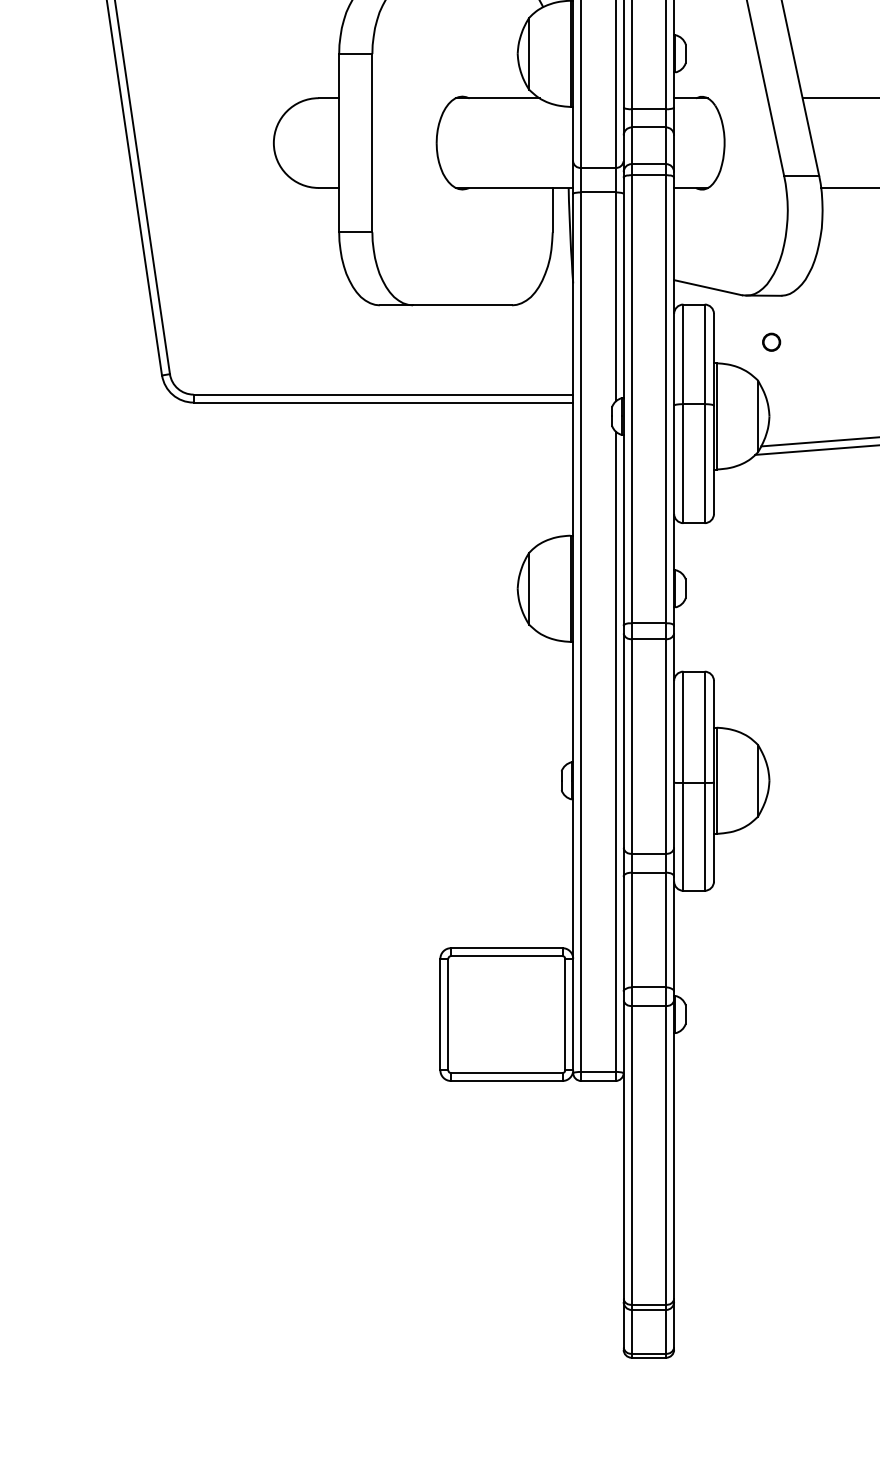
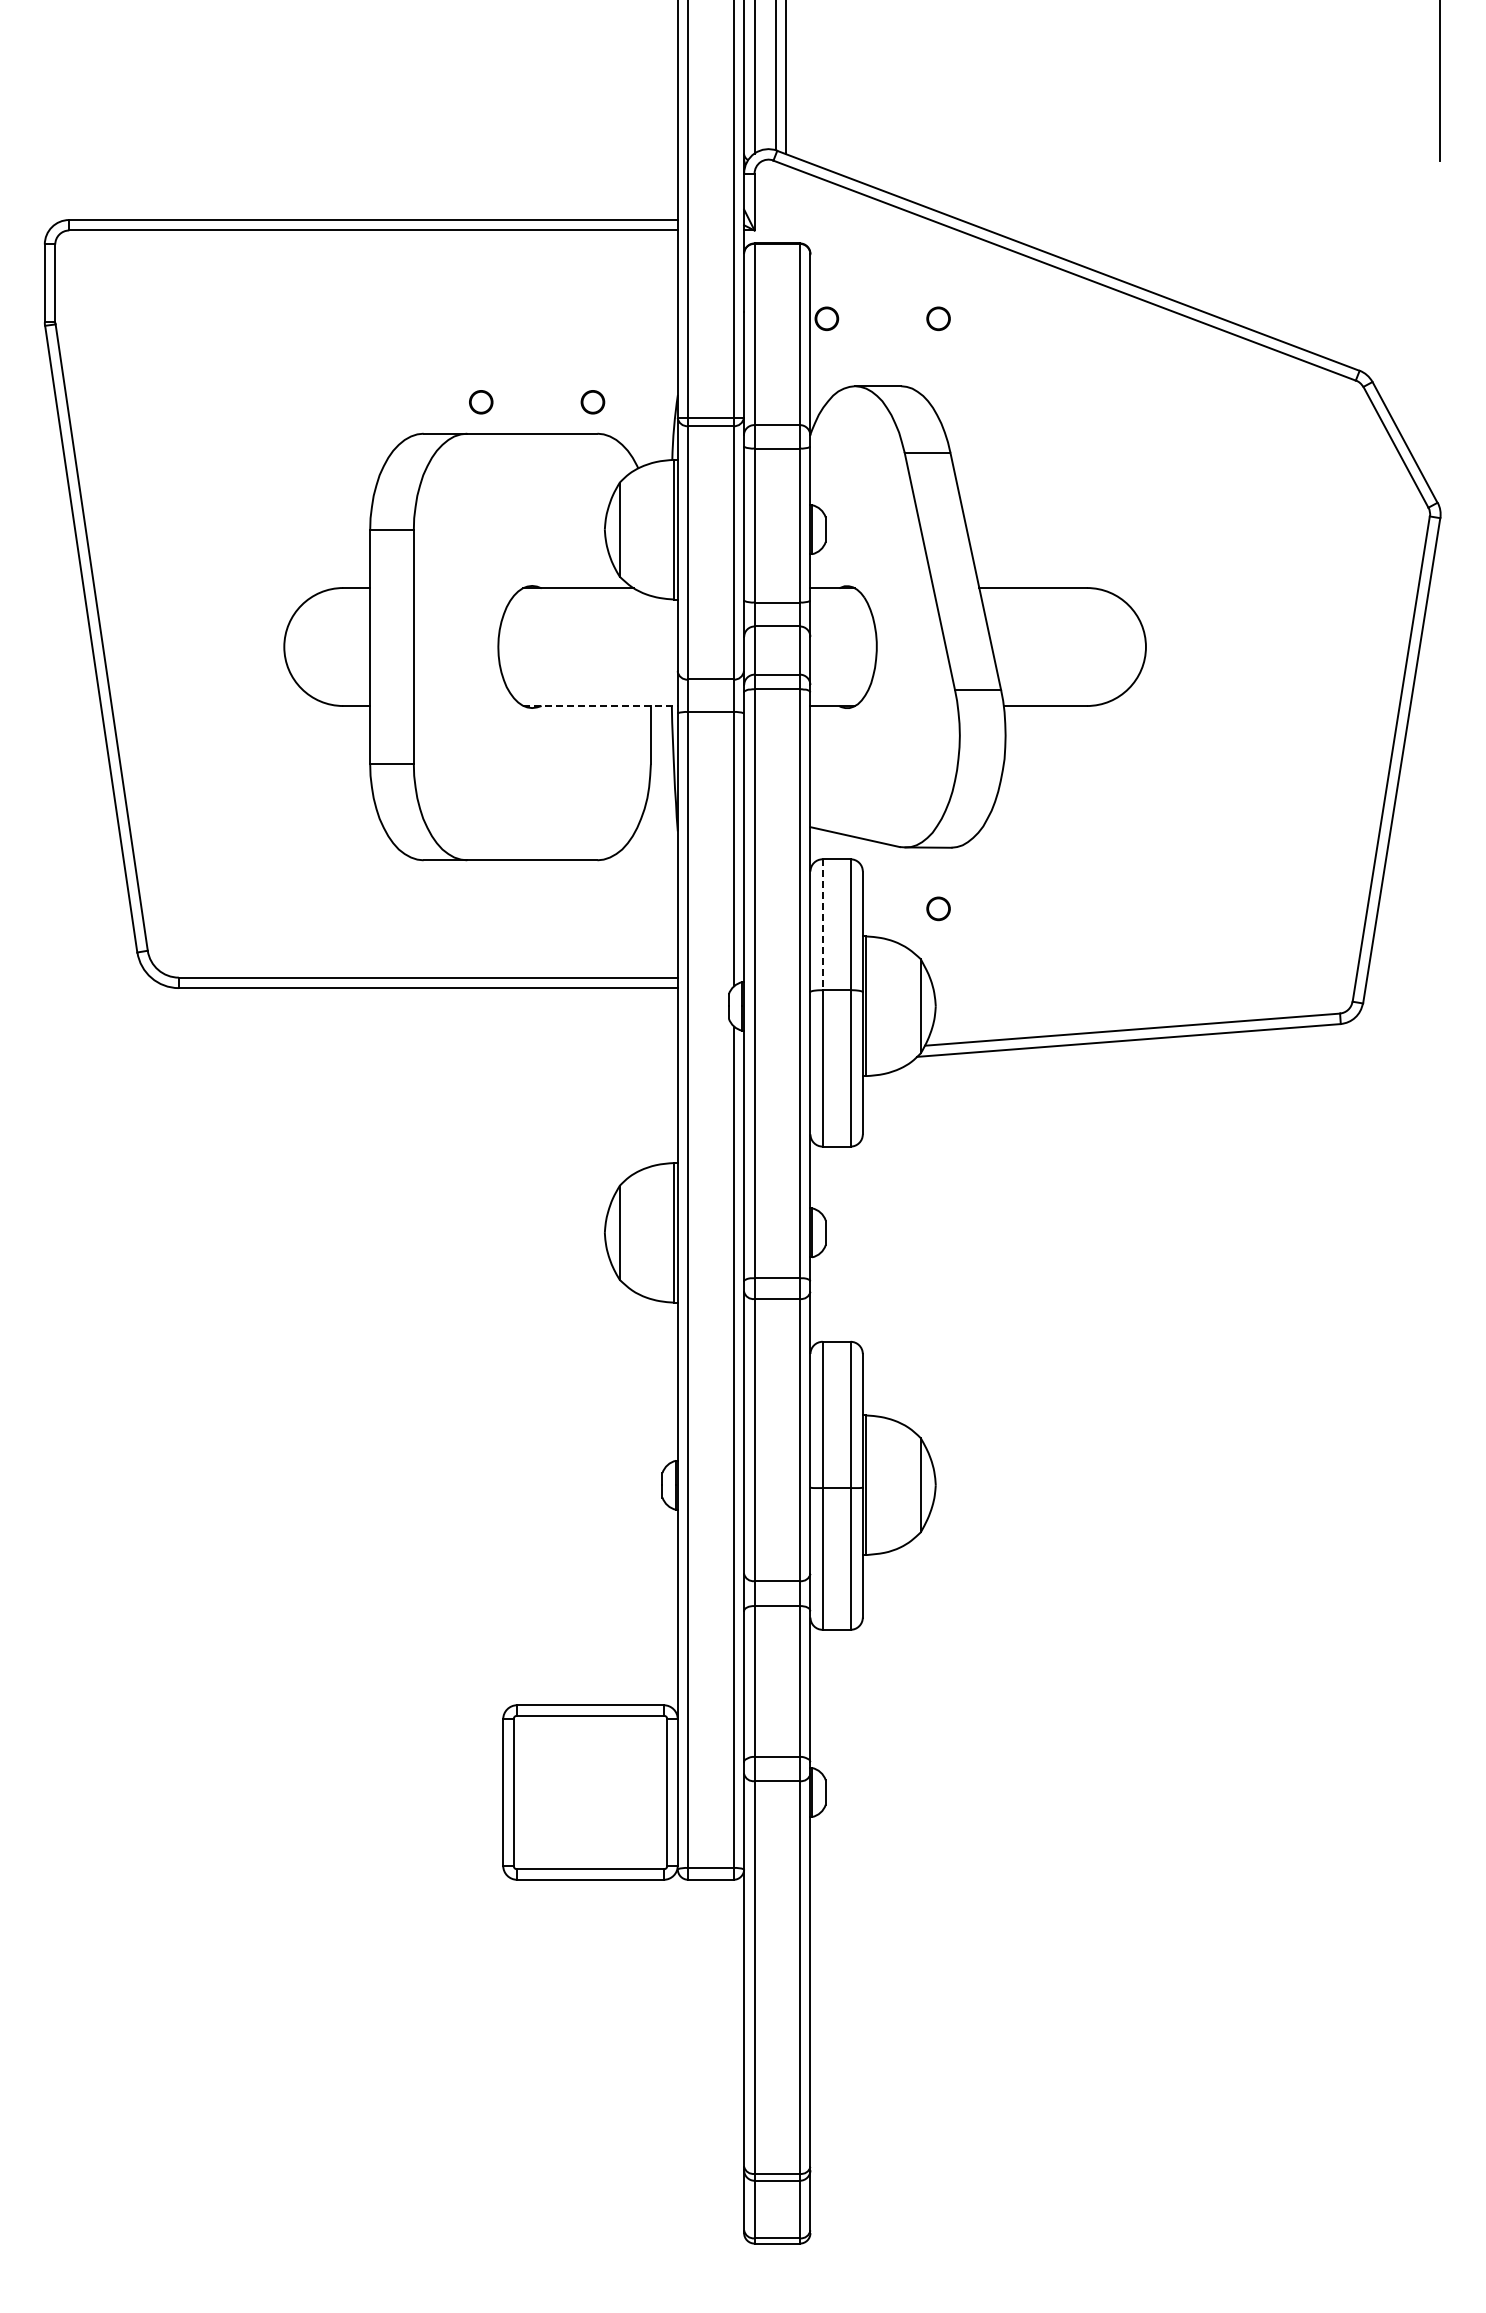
line: (514, 188) -> (600, 706), solid -> dashed
line: (683, 354) -> (822, 925), solid -> dashed

